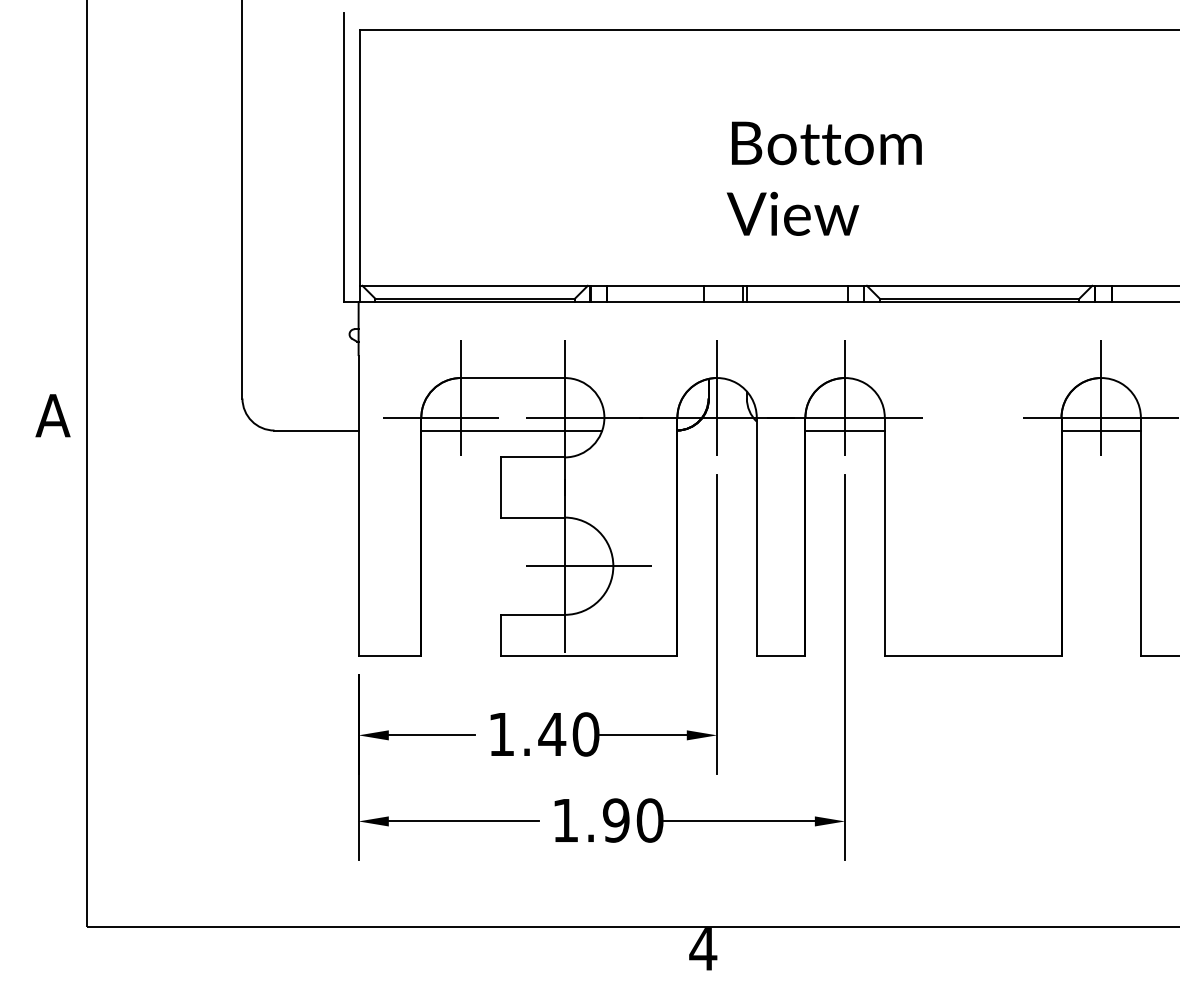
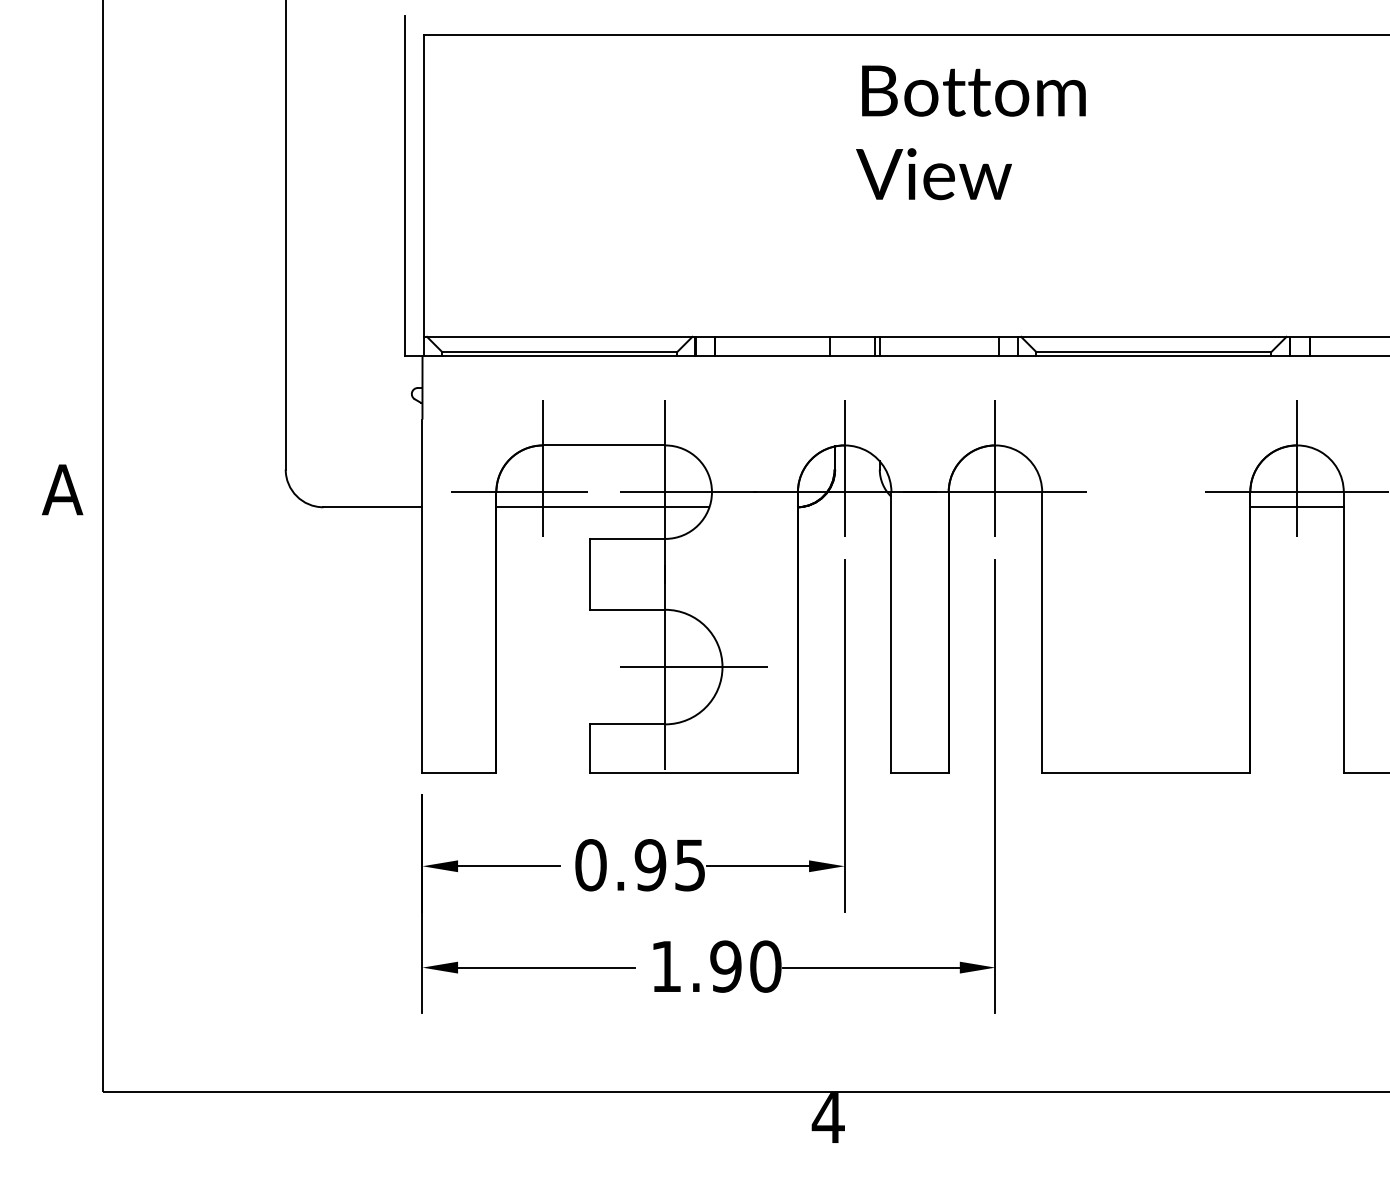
text: (823, 178) -> (970, 132), moved
line: (845, 430) -> (995, 507), removed
text: (543, 734) -> (640, 865), 1.40 -> 0.95

